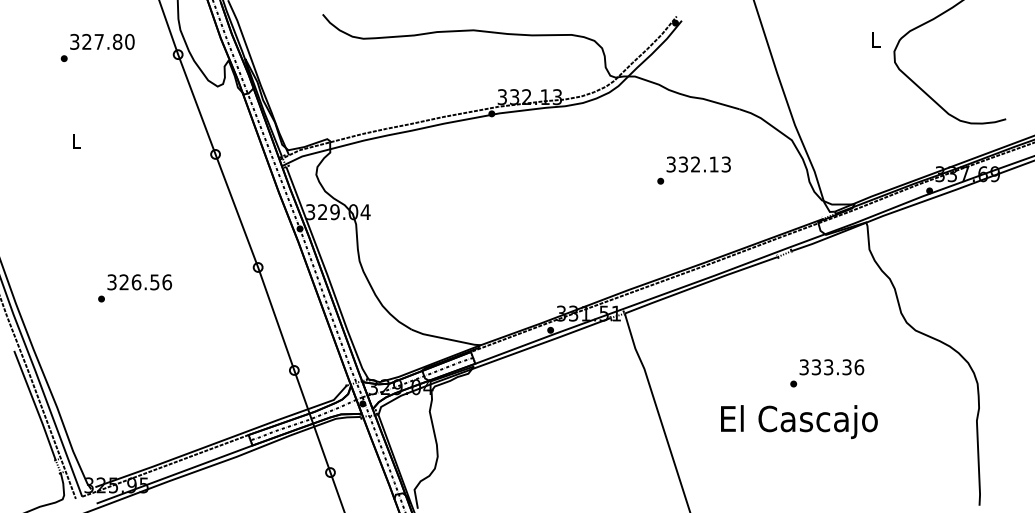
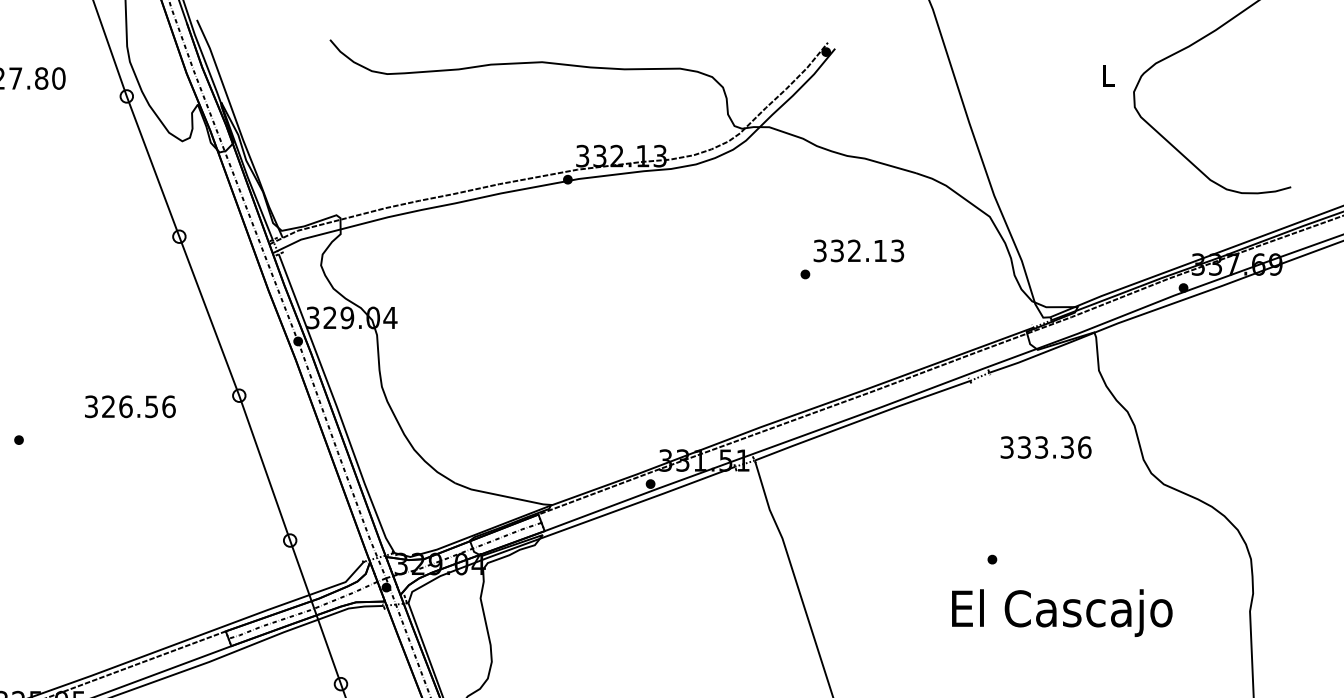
text: (139, 282) -> (130, 406), moved
text: (831, 367) -> (1045, 447), moved
text: (799, 421) -> (1062, 612), moved

